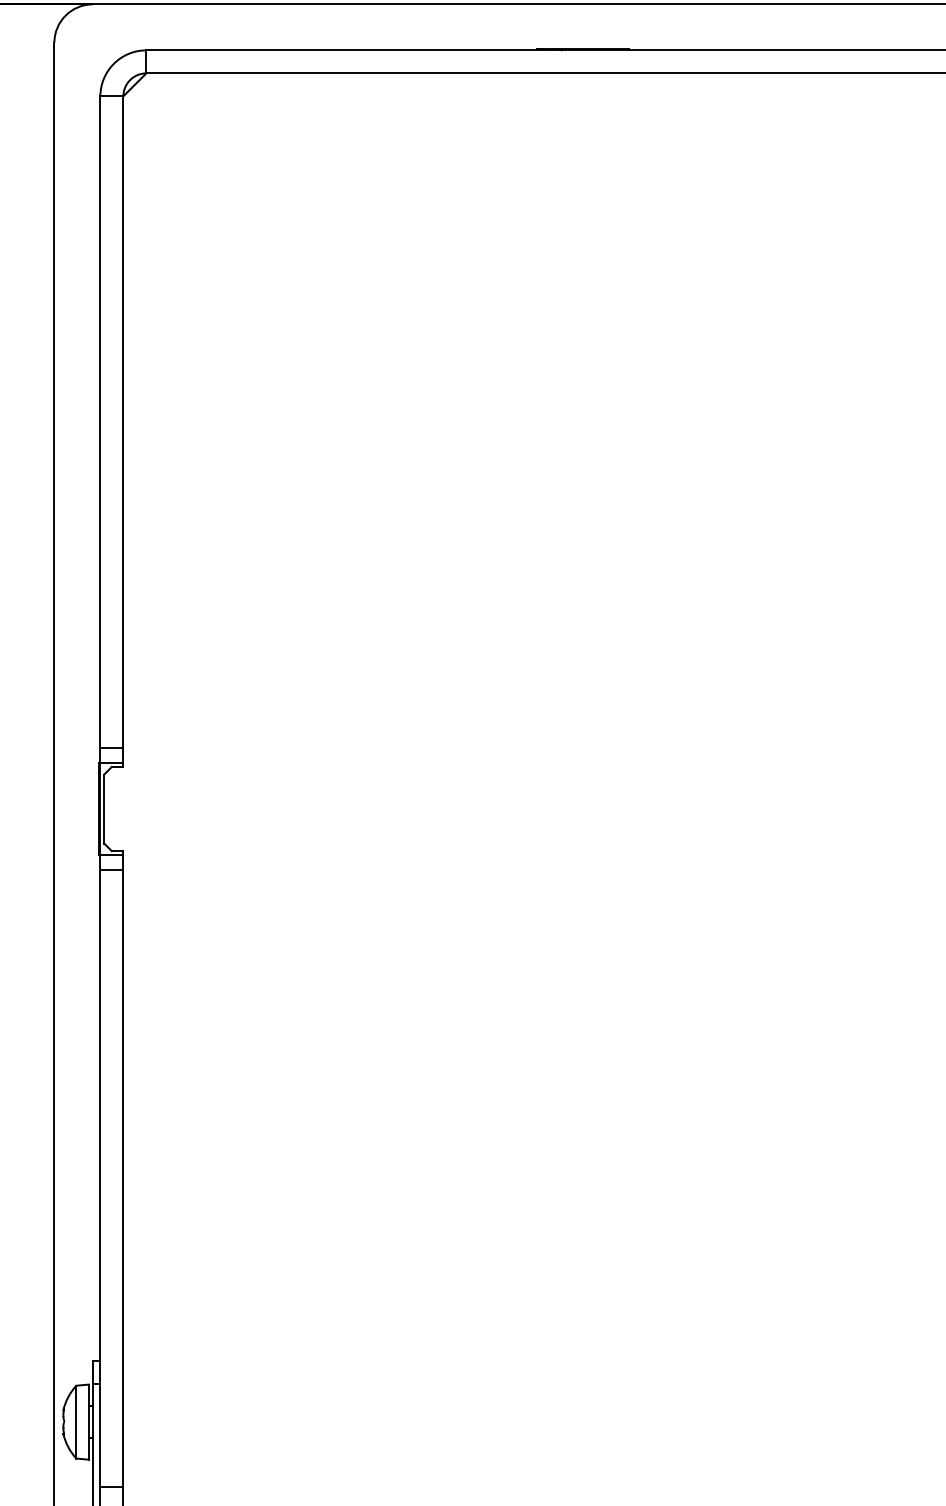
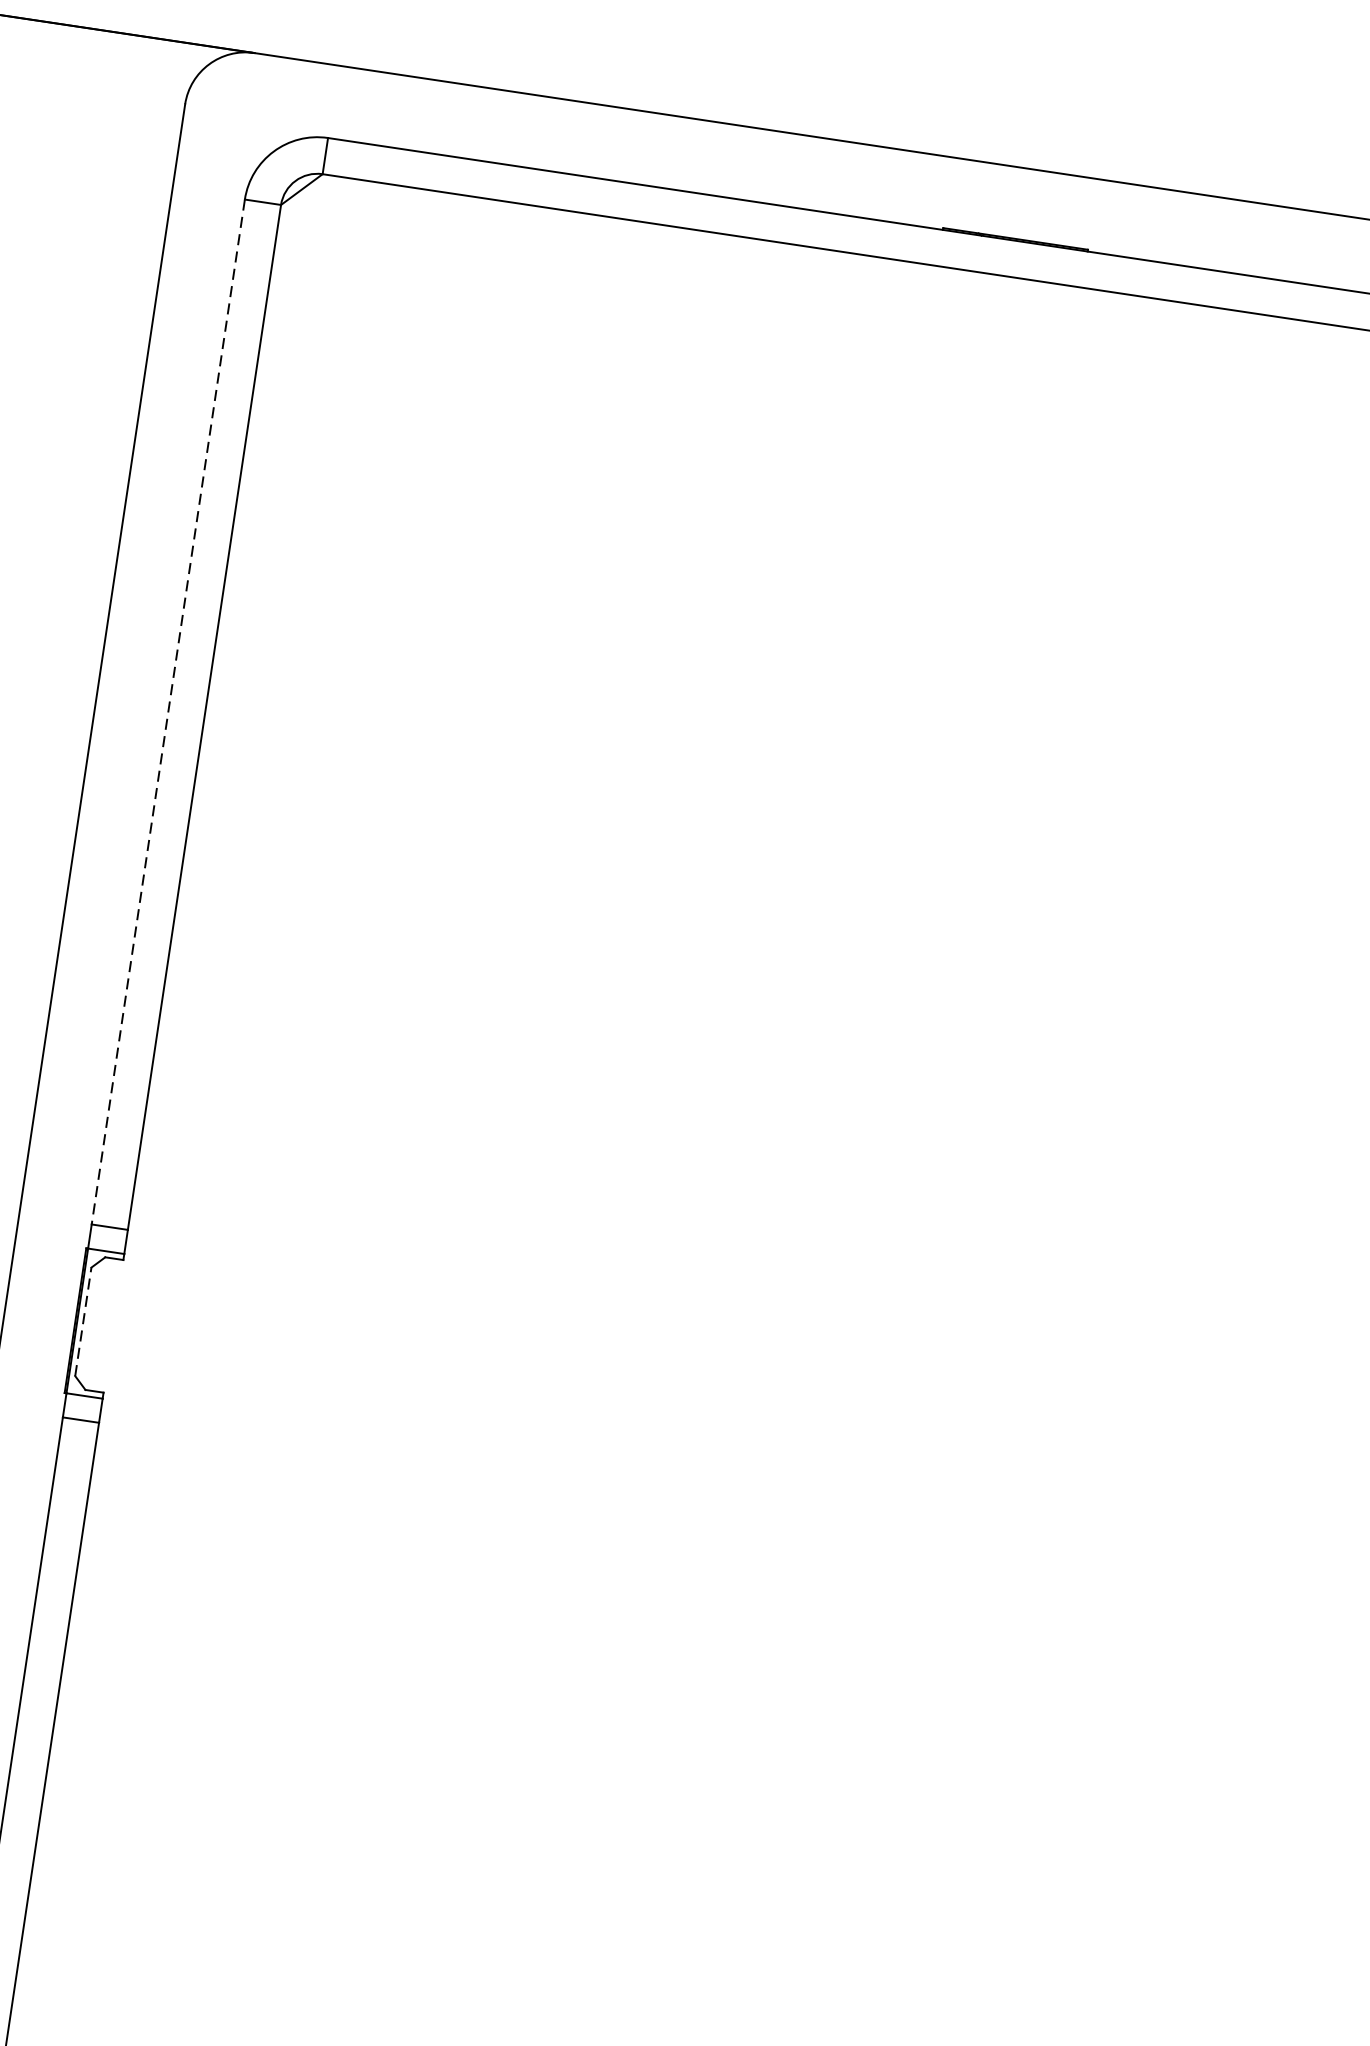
line: (100, 422) -> (168, 712), solid -> dashed
line: (104, 808) -> (83, 1321), solid -> dashed

